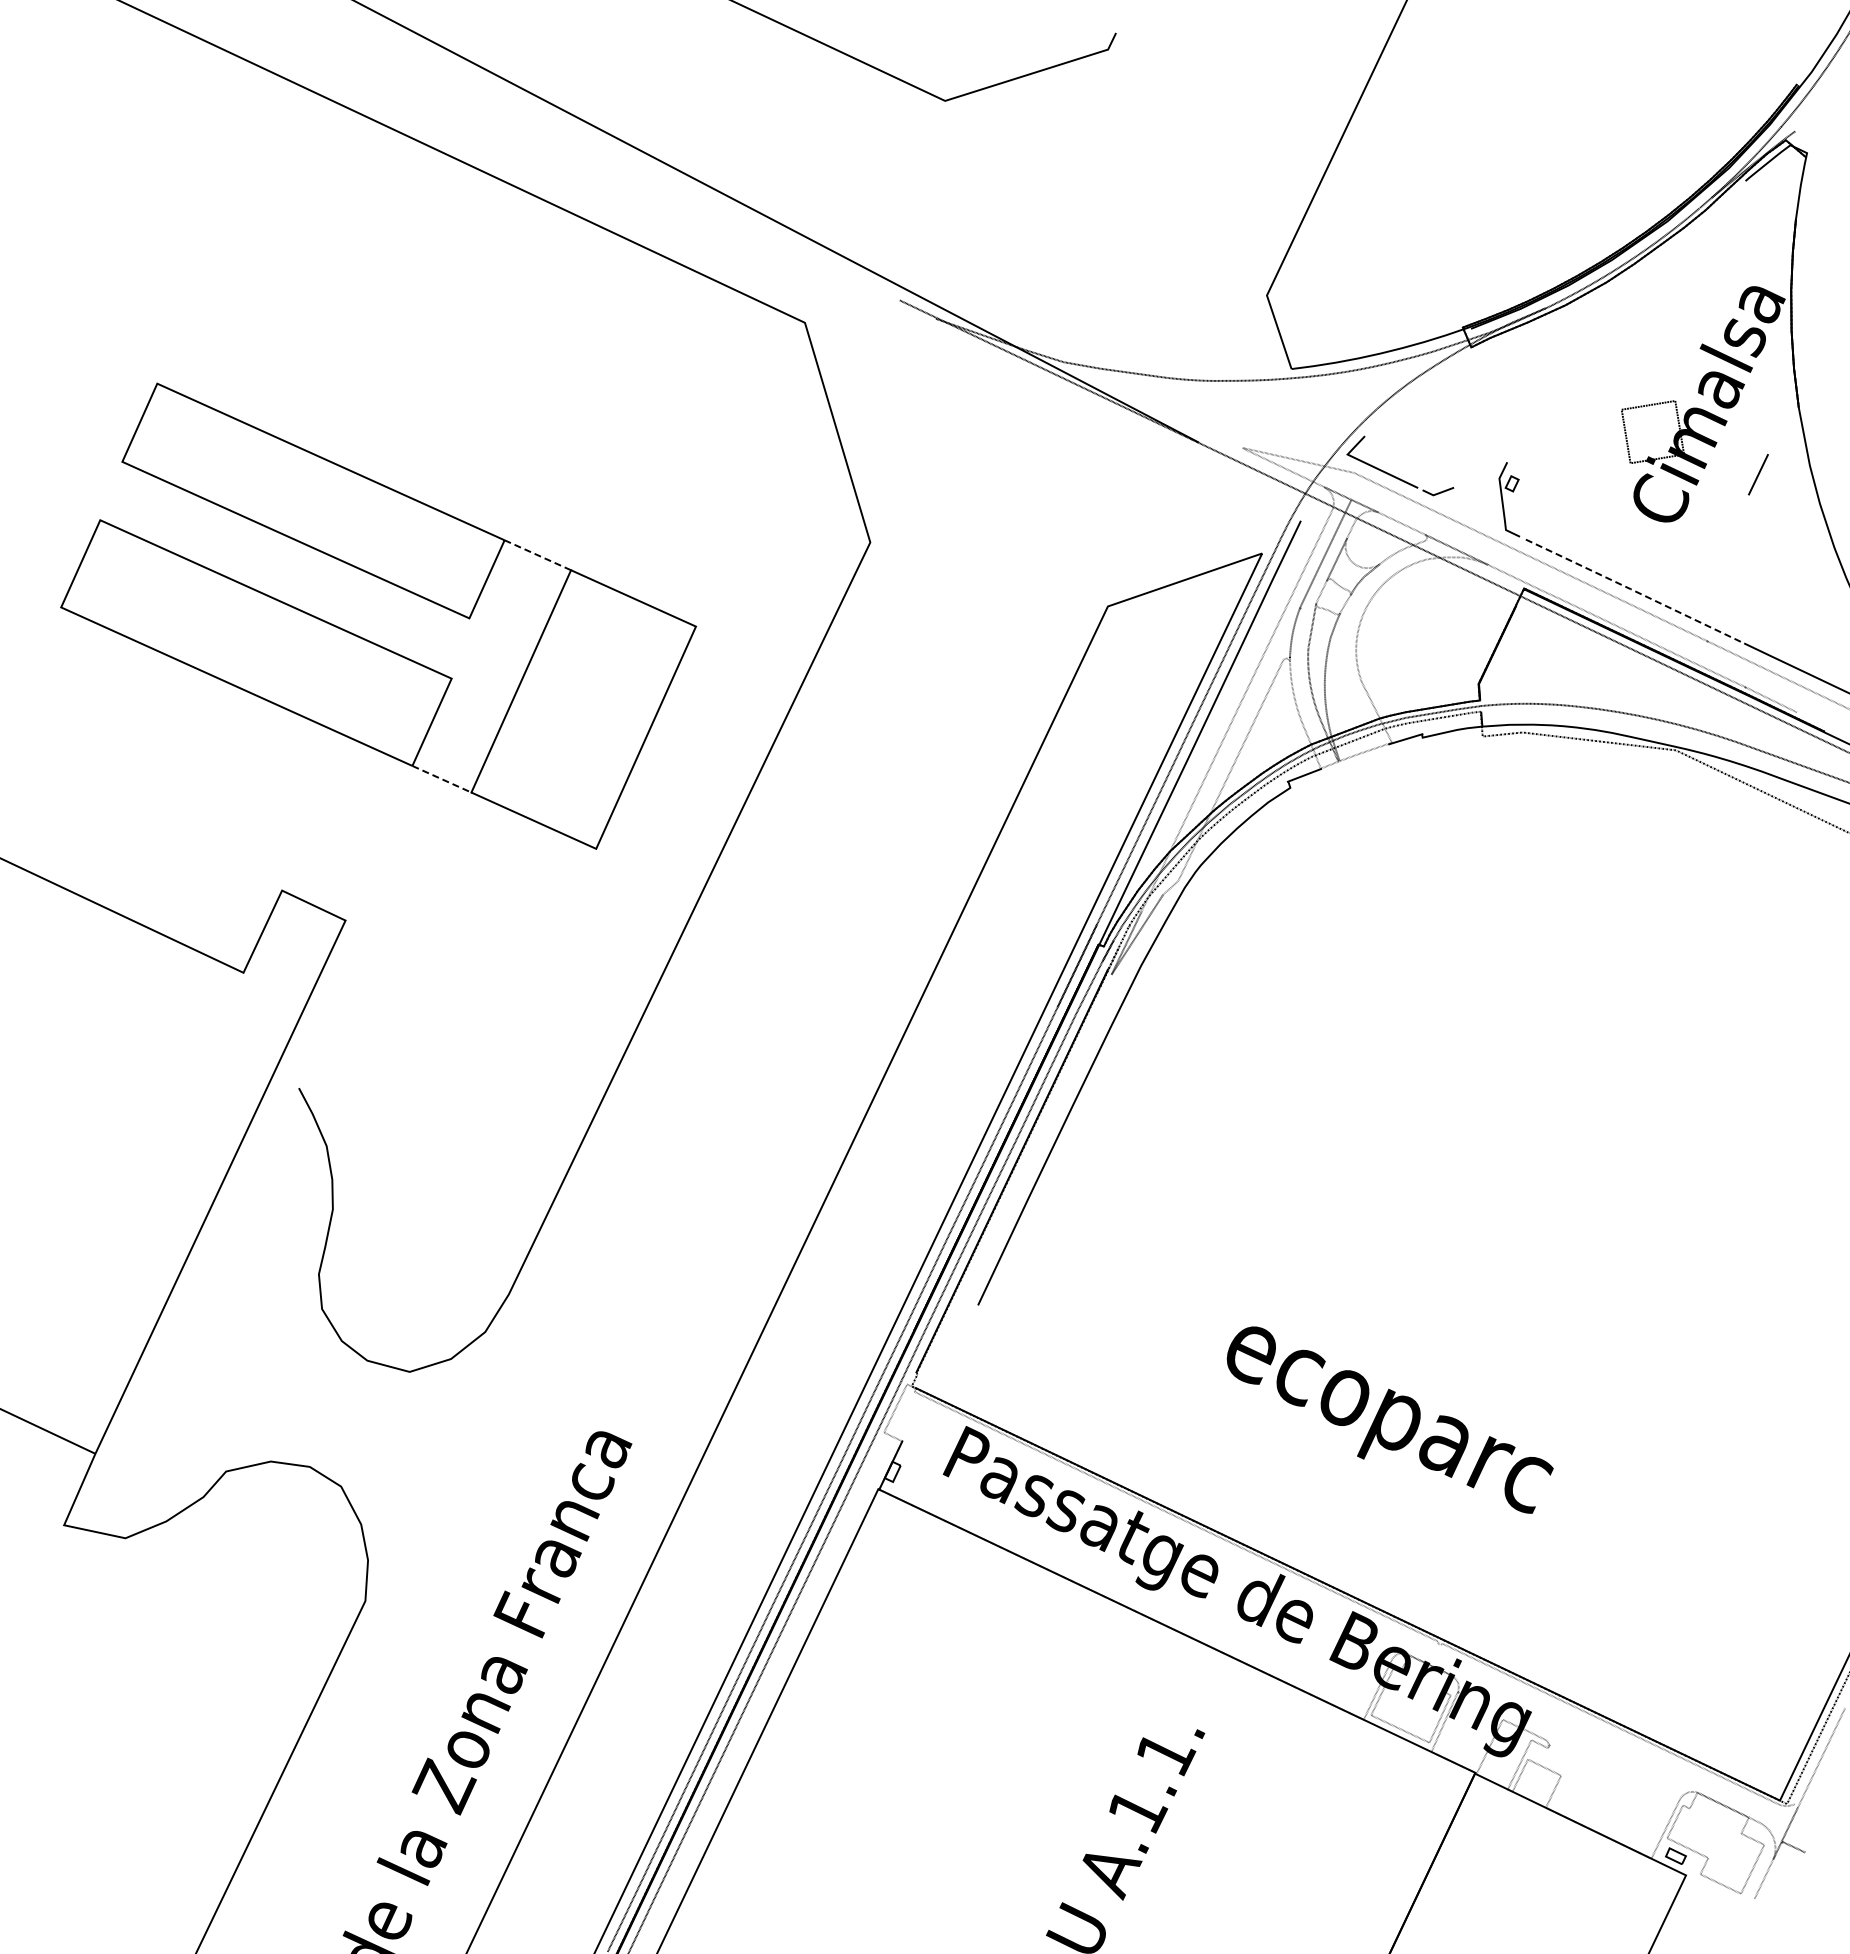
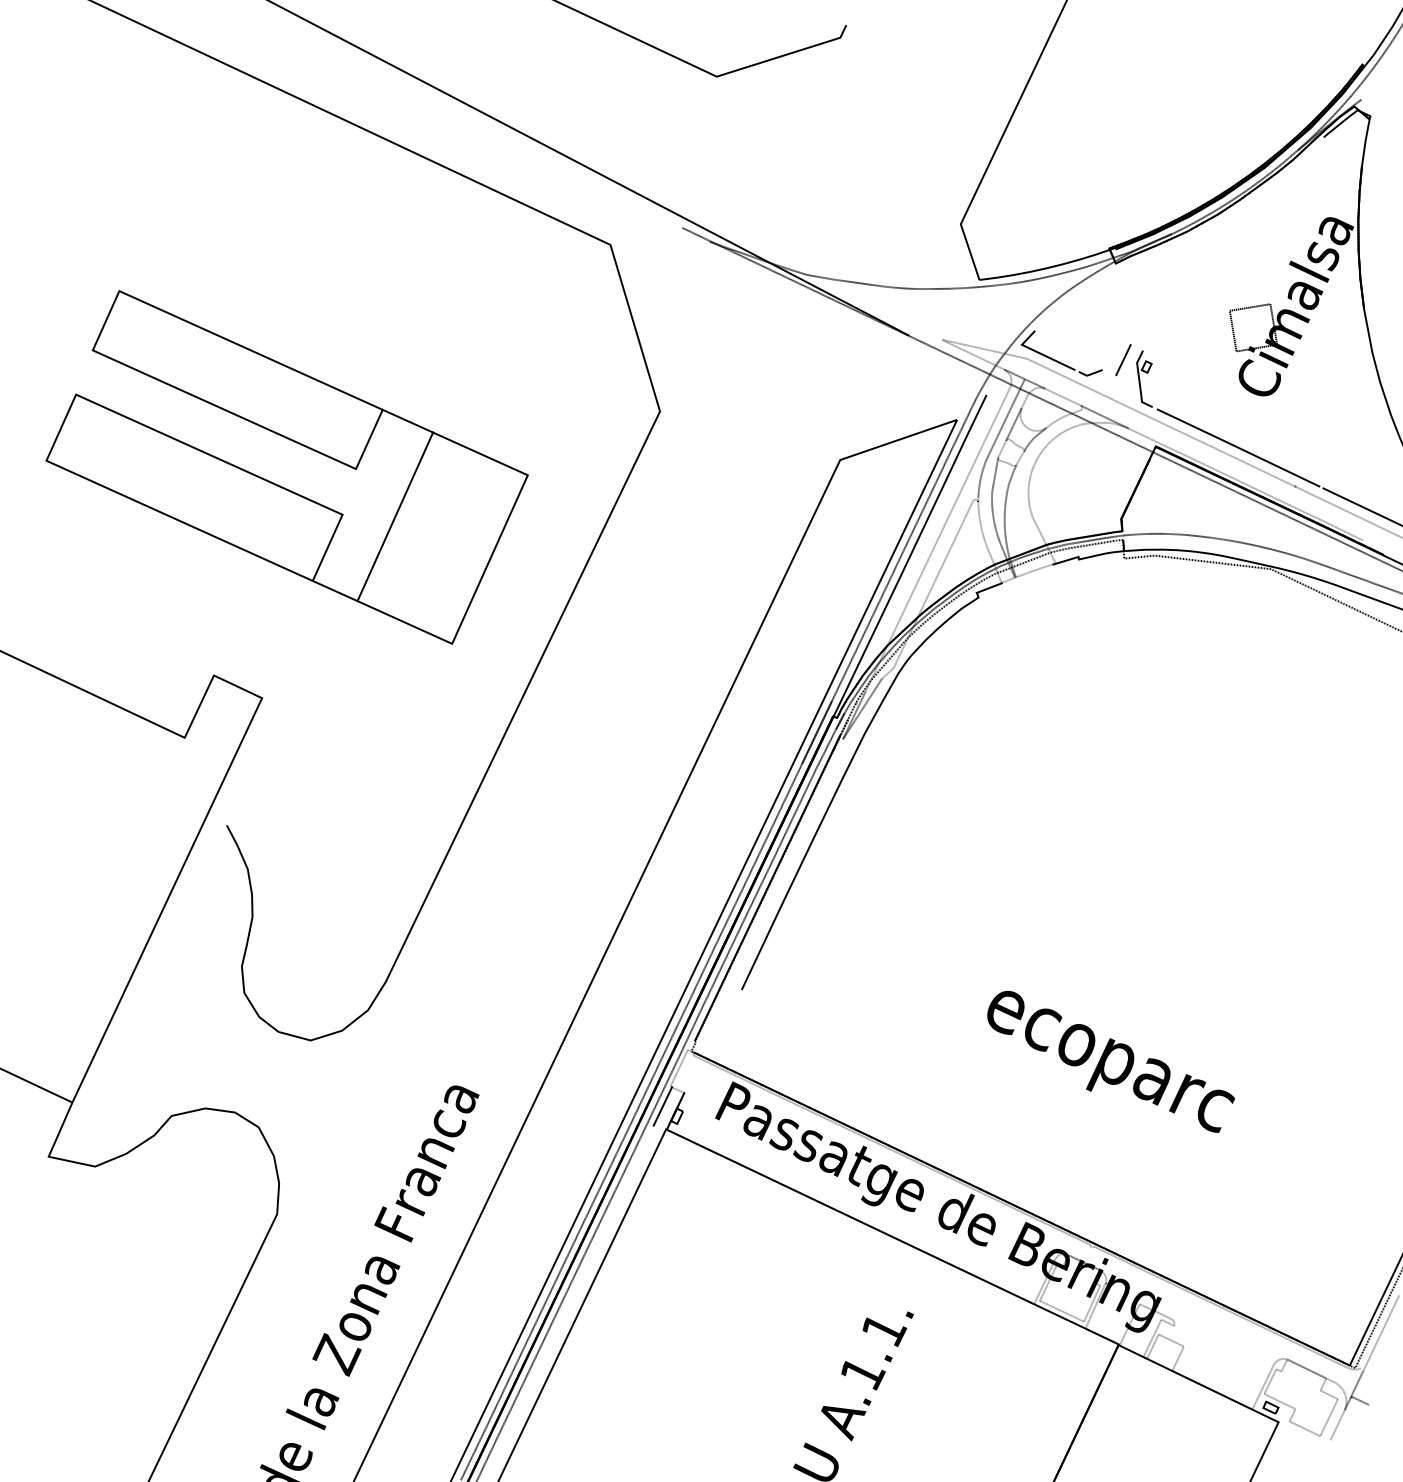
line: (1758, 474) -> (1123, 359), moved
line: (537, 555) -> (407, 421), dashed -> solid
line: (1632, 590) -> (1237, 447), dashed -> solid
line: (442, 779) -> (335, 591), dashed -> solid
text: (1389, 1419) -> (1110, 1061), moved
line: (873, 1458) -> (662, 1106), added

